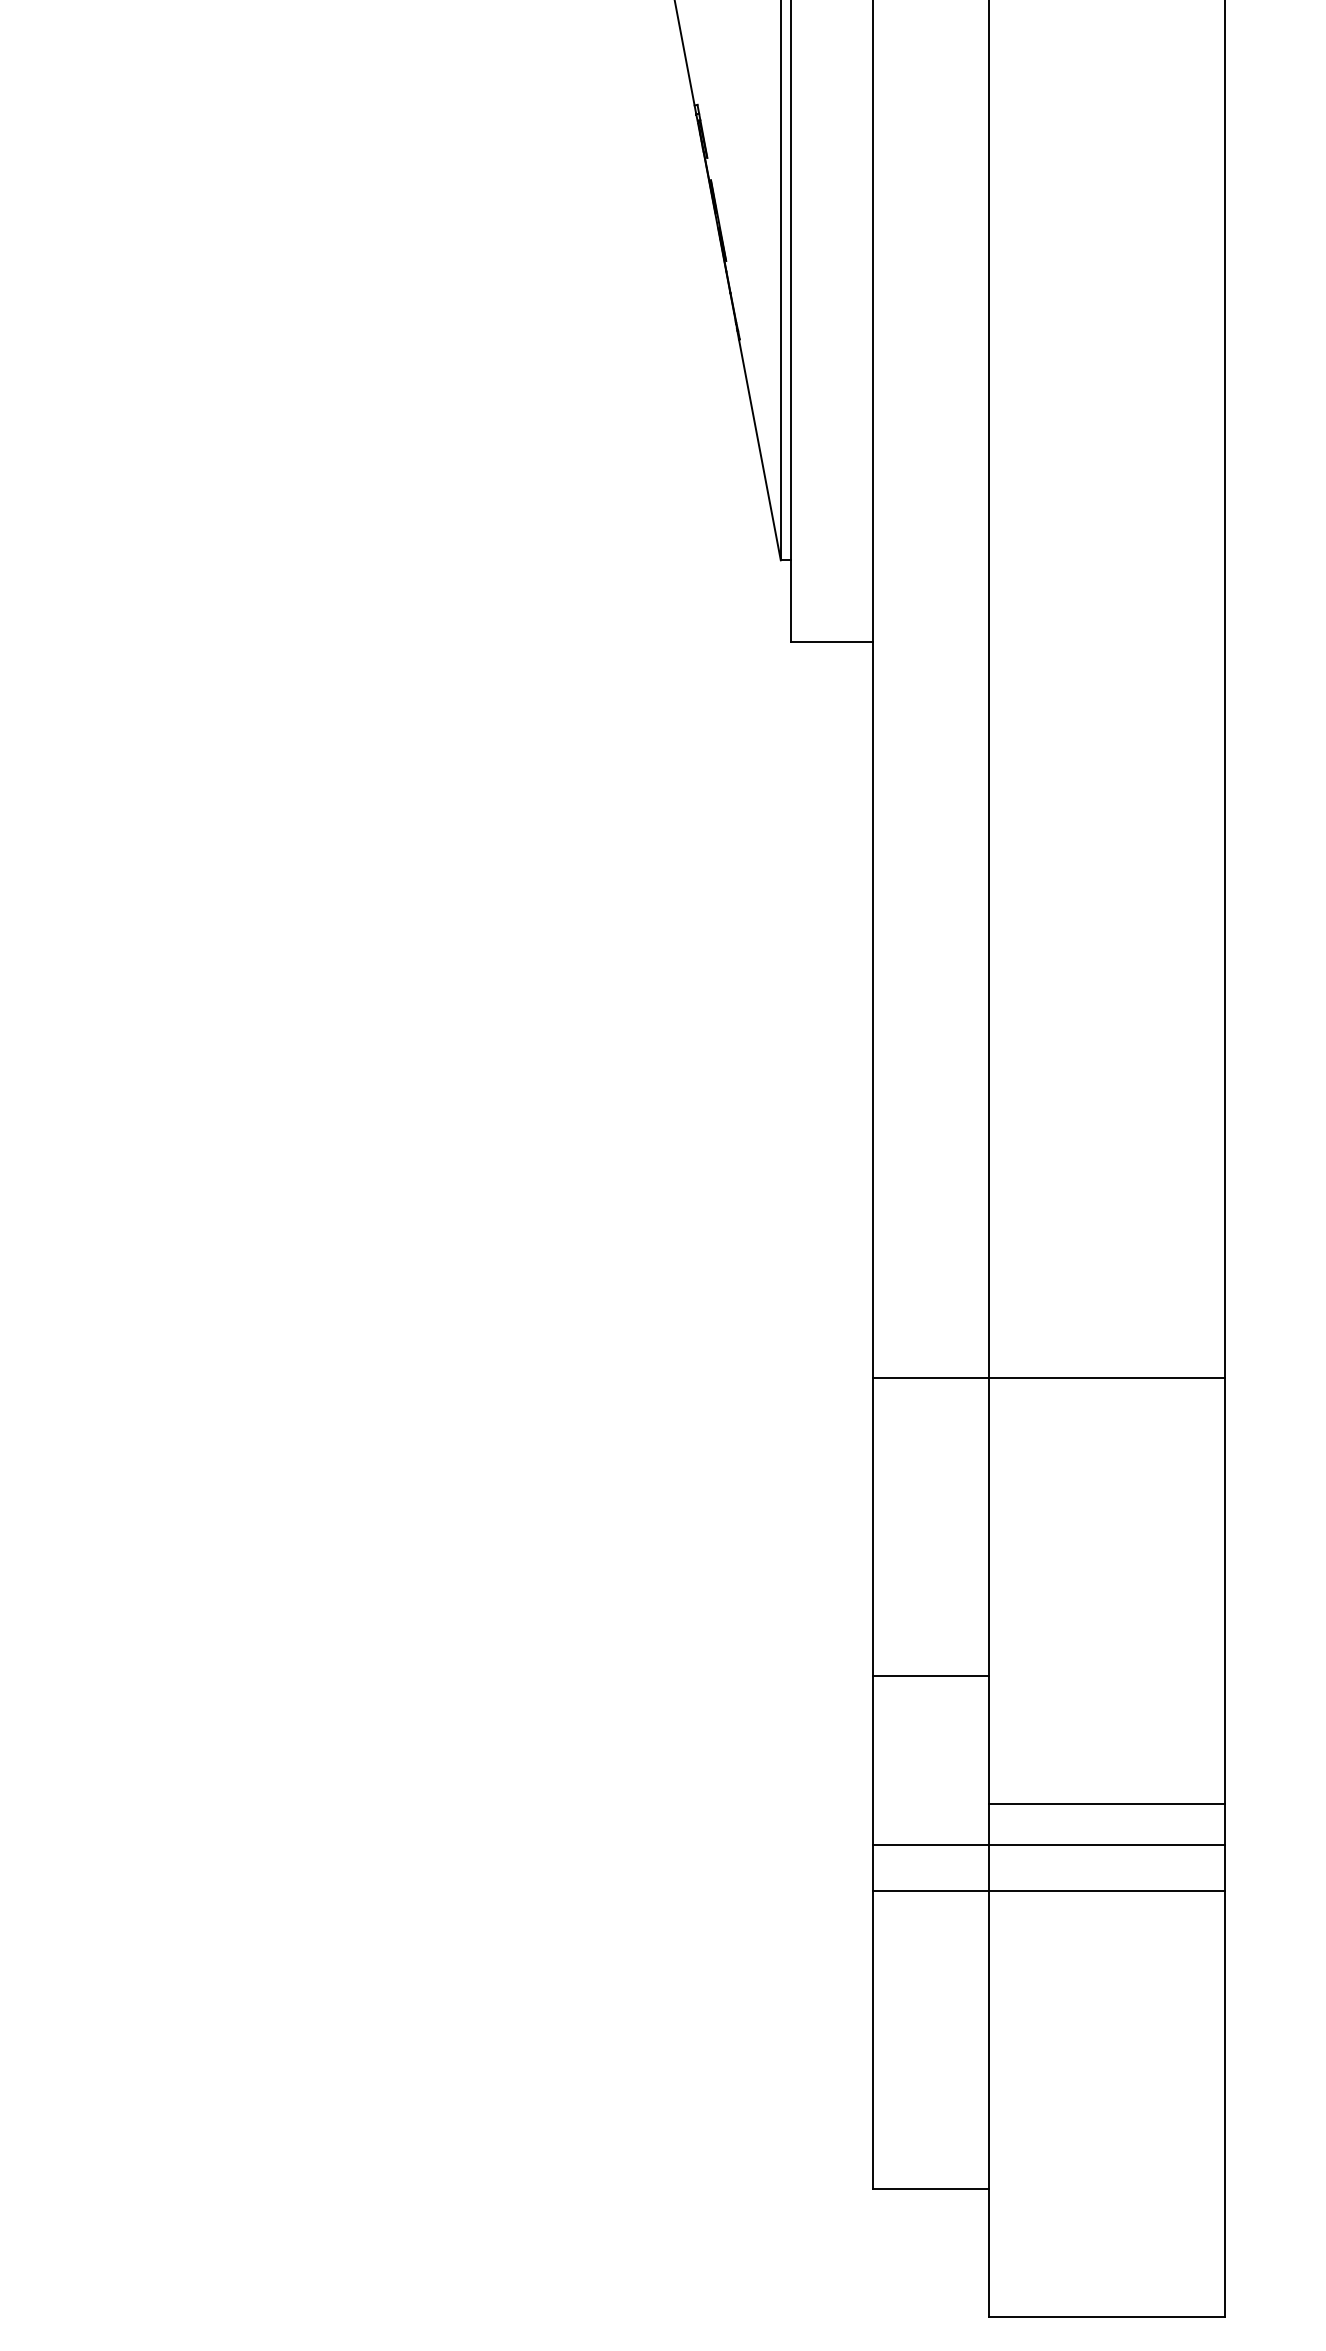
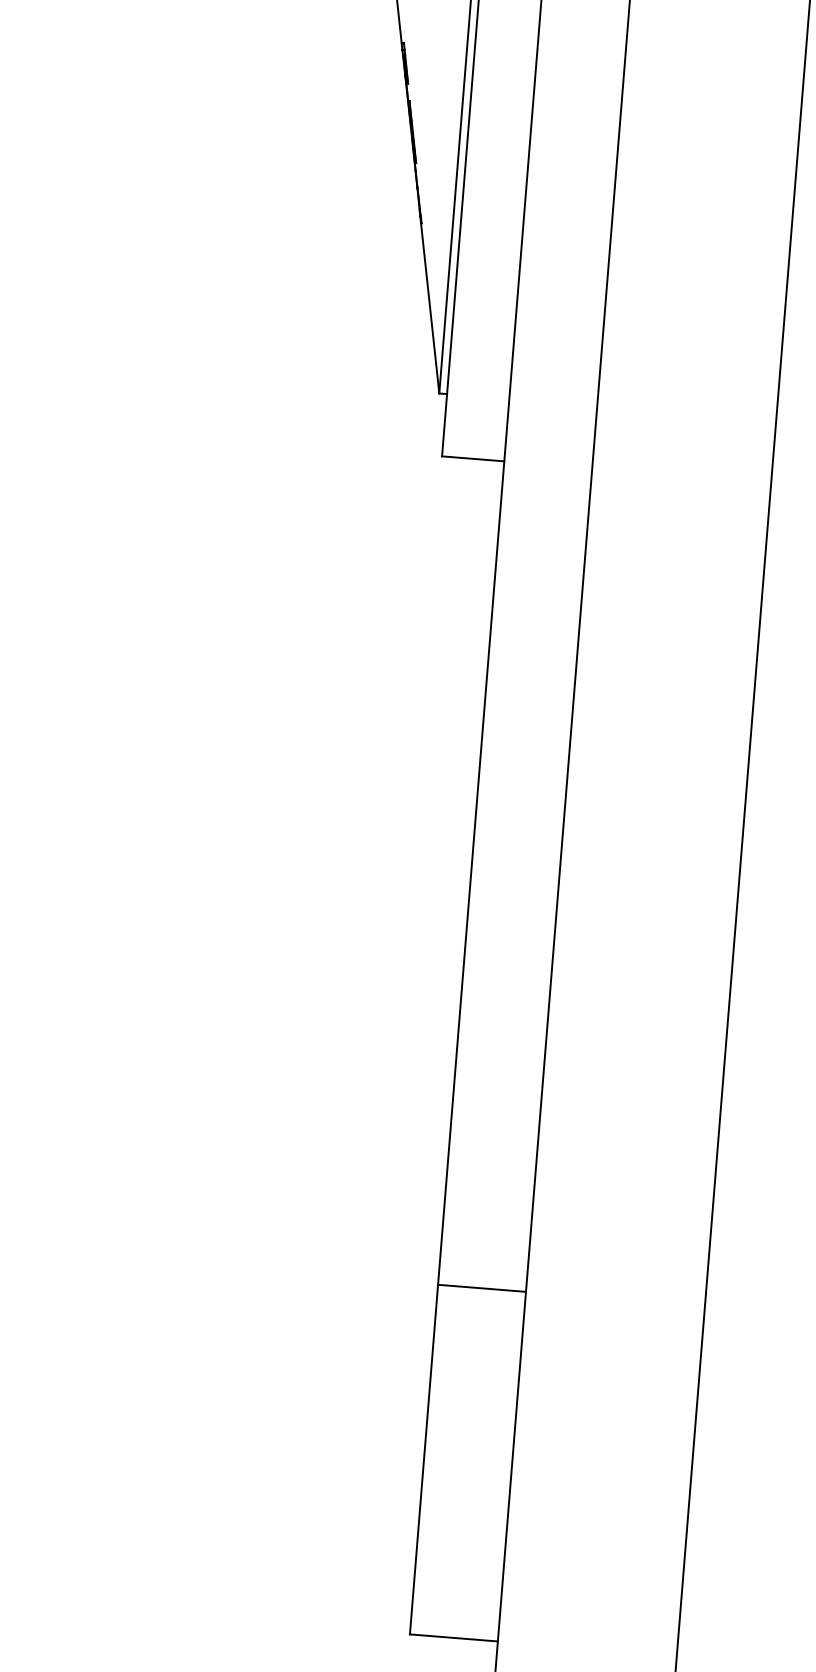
line: (1048, 1378) -> (592, 1030), removed
line: (931, 1675) -> (482, 1288), moved
line: (1106, 1804) -> (610, 1357), removed
line: (1048, 1845) -> (563, 1384), removed
line: (1048, 1891) -> (561, 1419), removed

